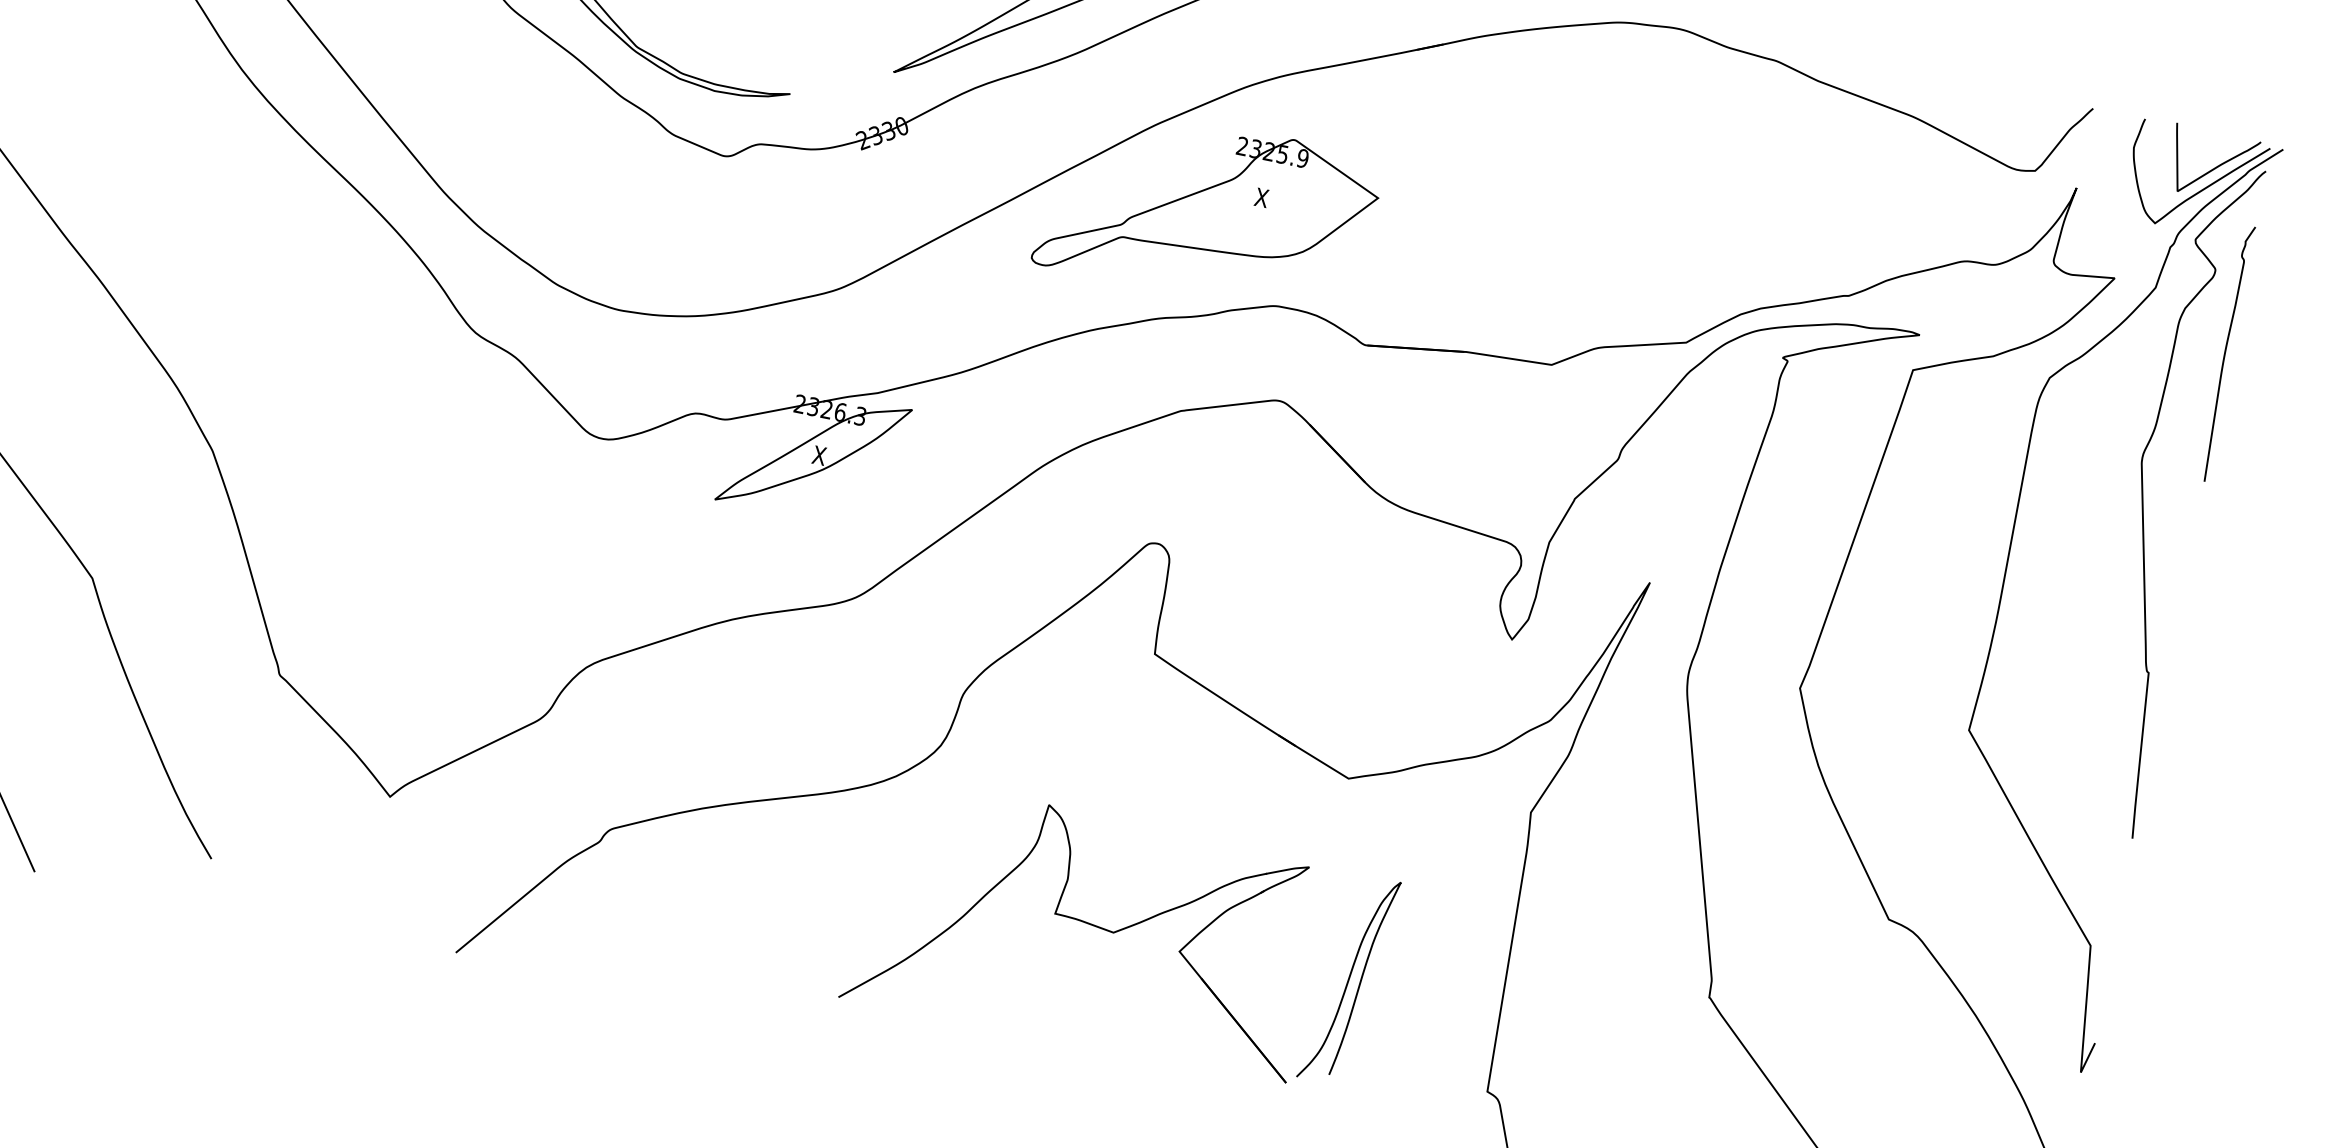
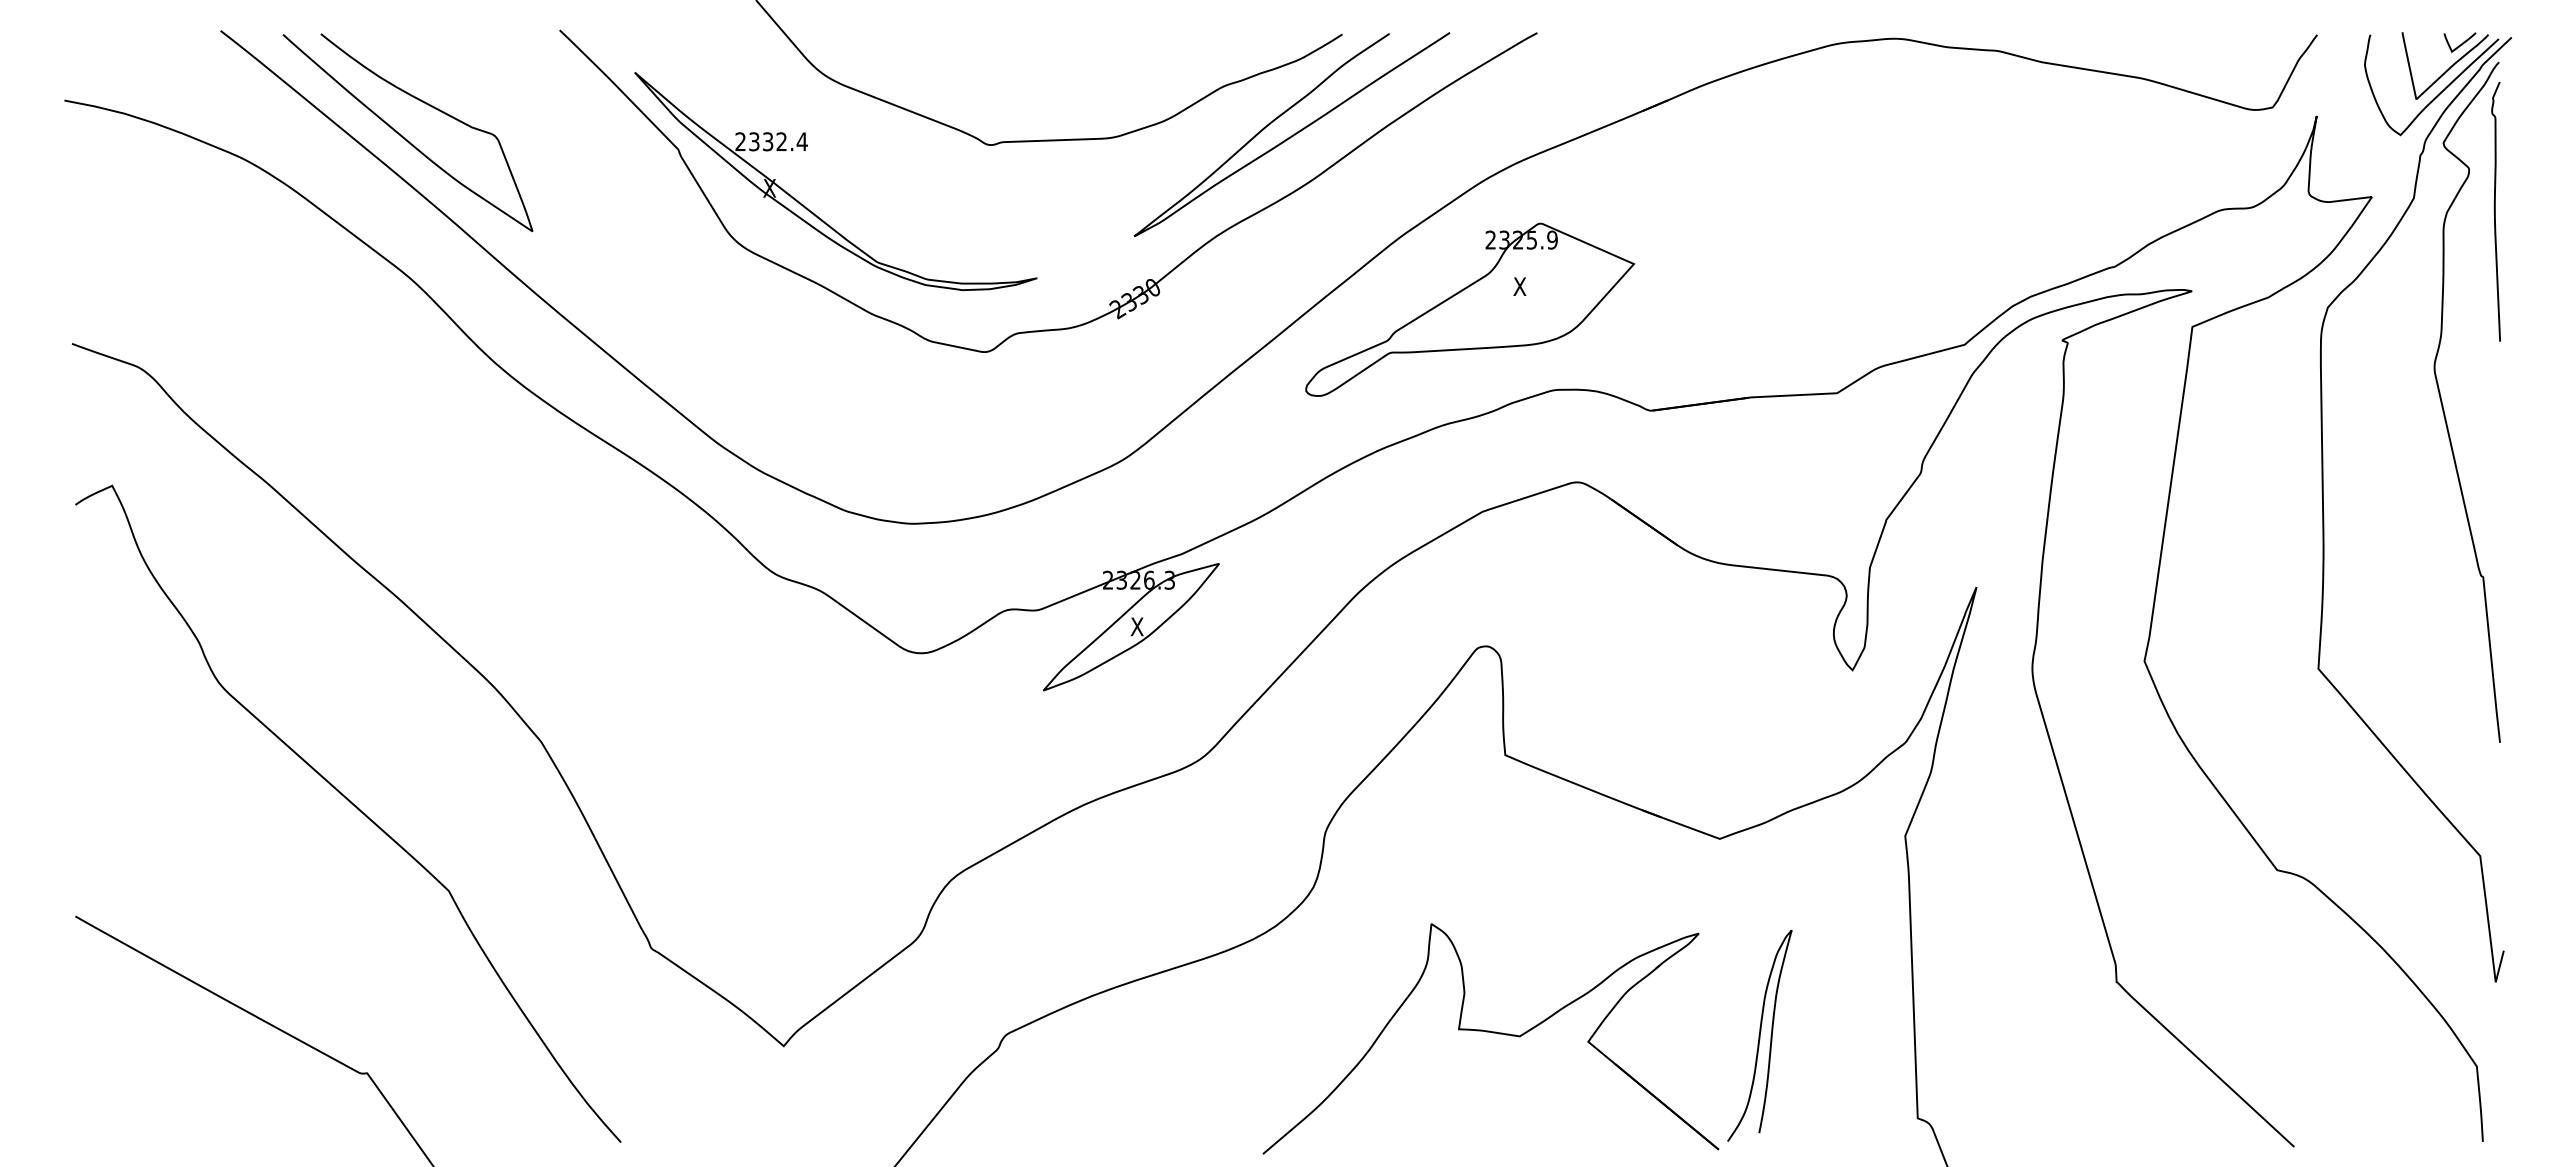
curve: (2232, 145) -> (2461, 43), added
curve: (2225, 353) -> (2495, 211), moved

